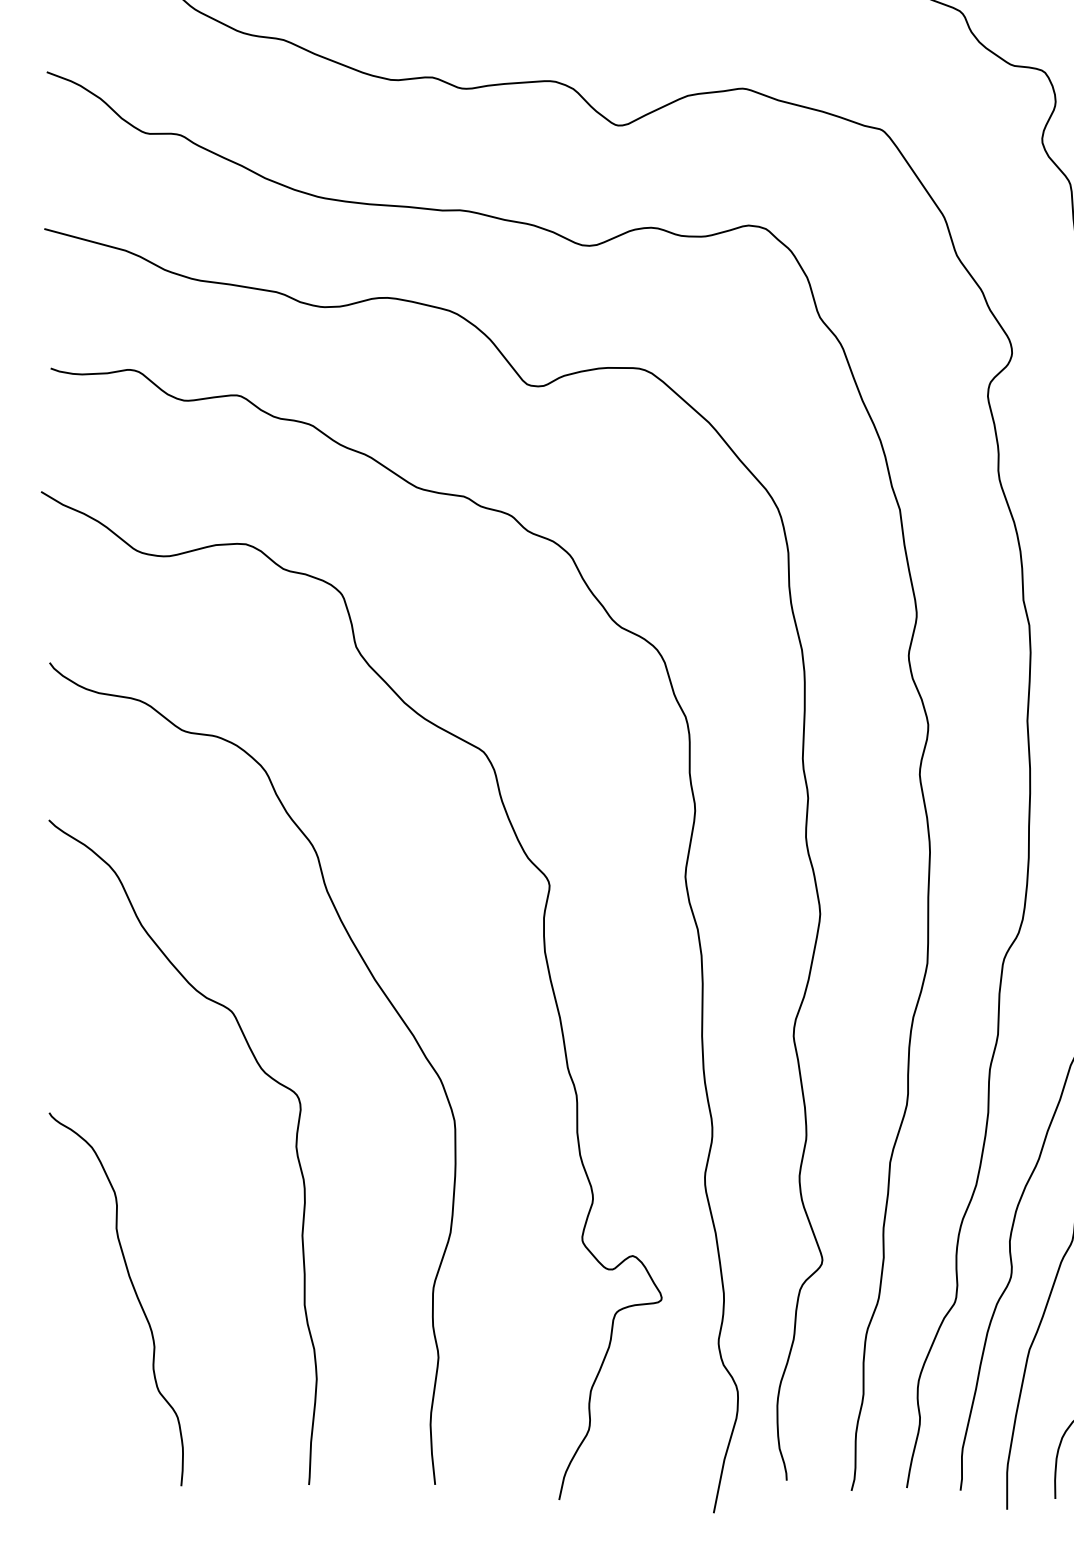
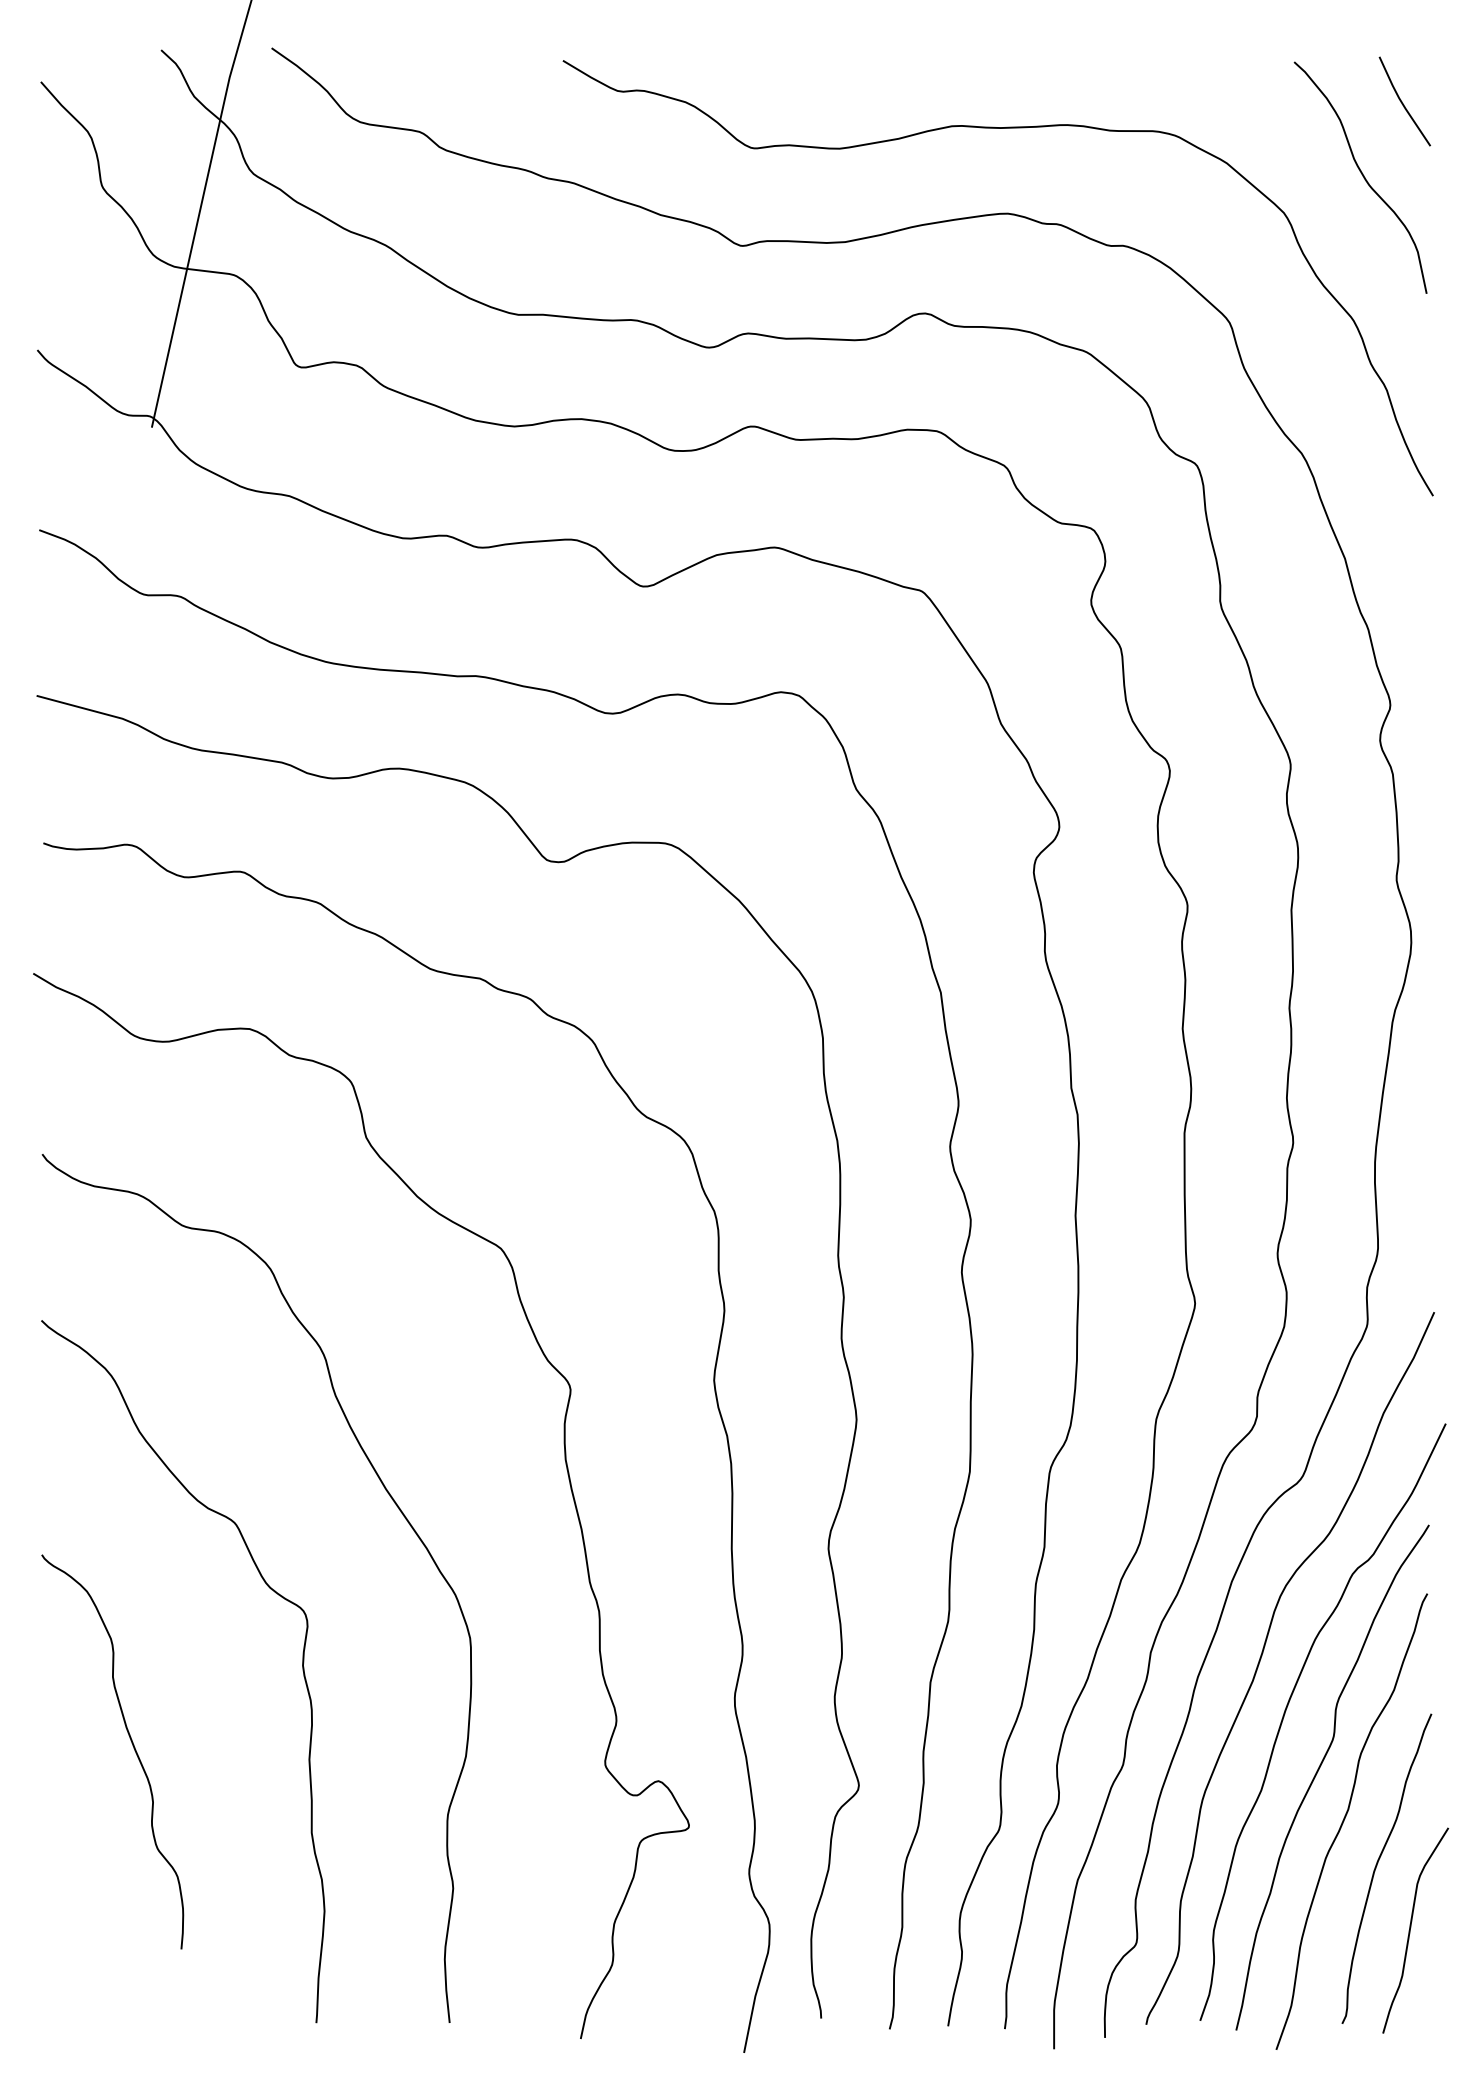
curve: (134, 1291) -> (131, 1743), moved

